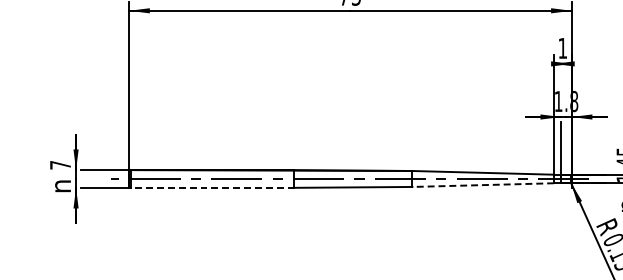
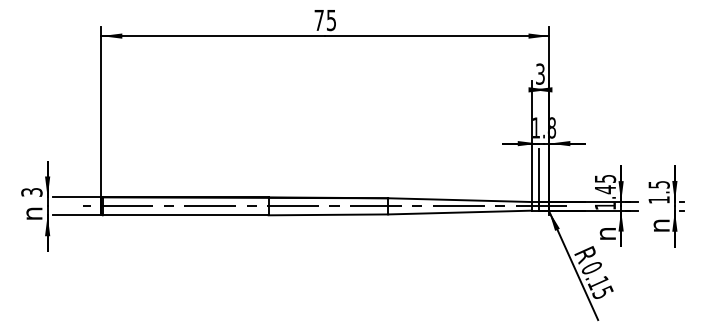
text: (562, 47) -> (540, 73), 1 -> 3
text: (60, 165) -> (31, 192), 7 -> 3
line: (482, 185) -> (459, 212), dashed -> solid
line: (212, 188) -> (185, 215), dashed -> solid

